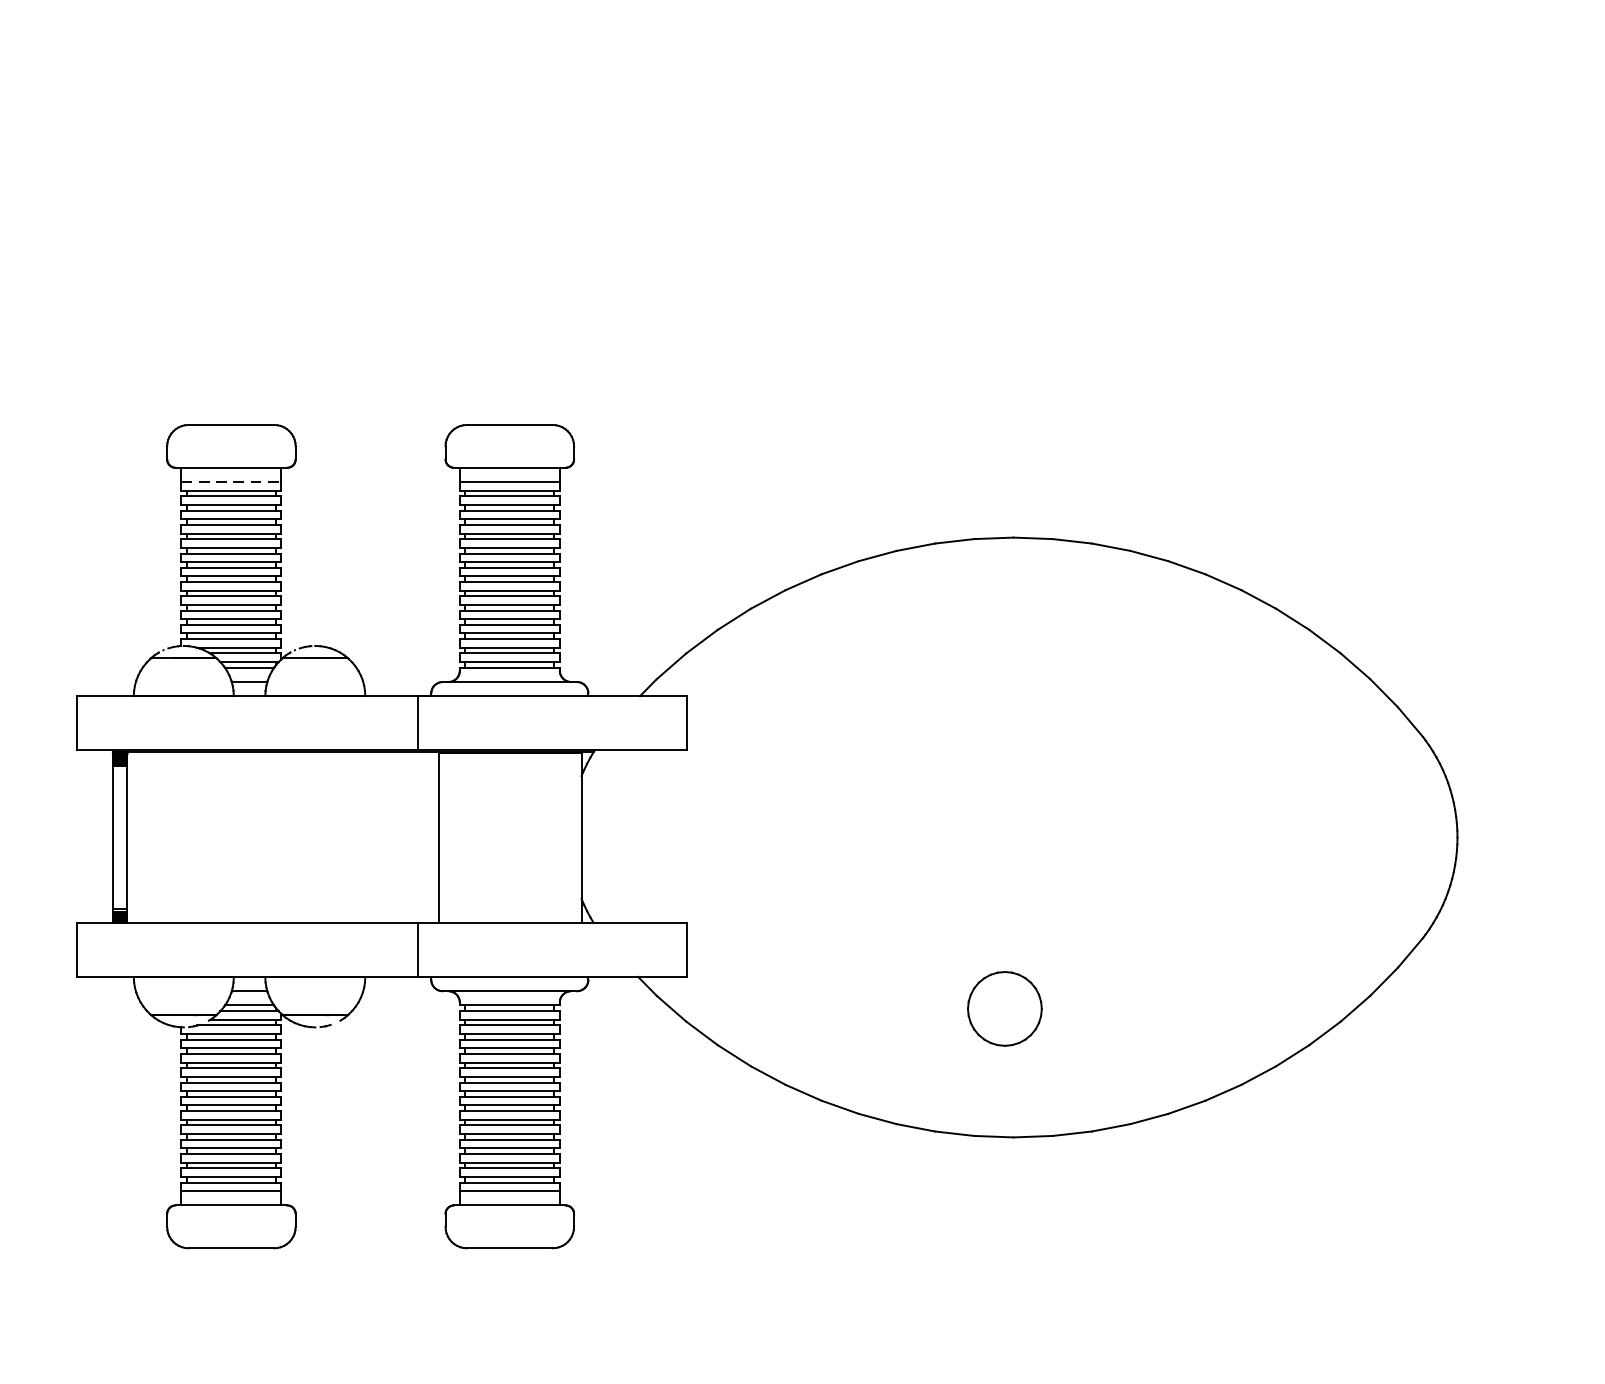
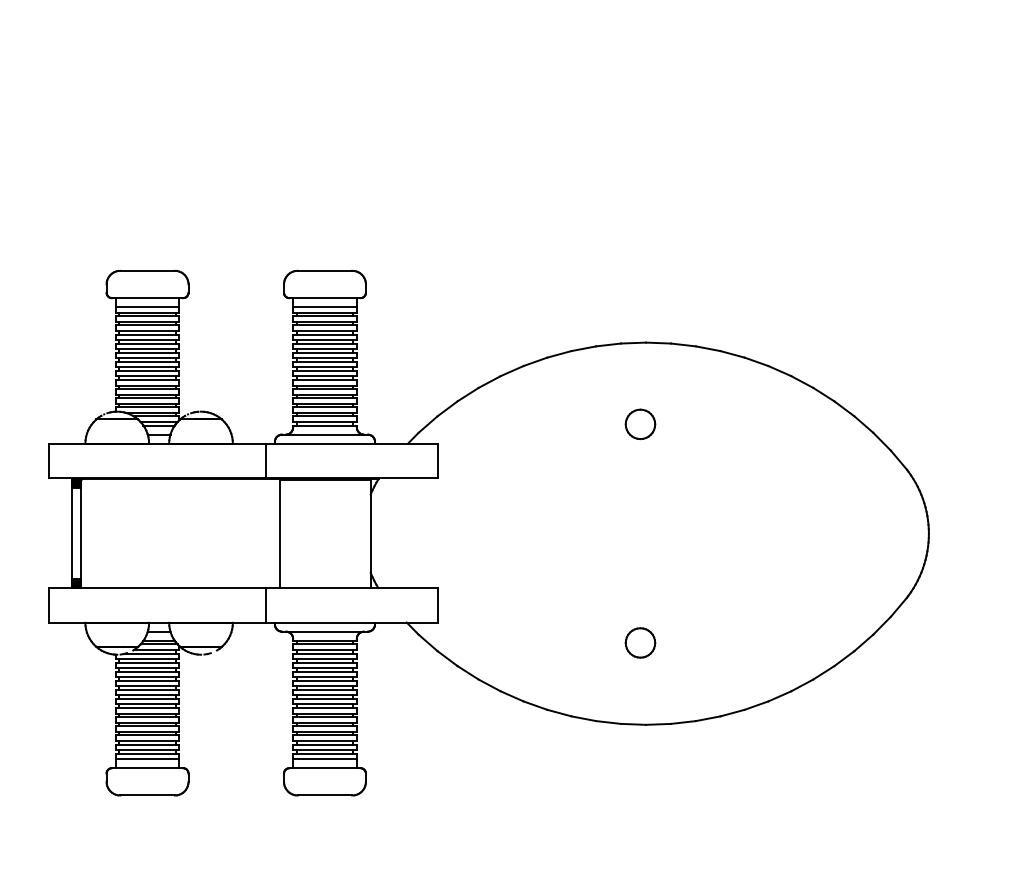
line: (231, 482) -> (147, 307), dashed -> solid
part: (1004, 664) -> (640, 423), added
part: (1004, 1008) -> (640, 642), size x0.62

